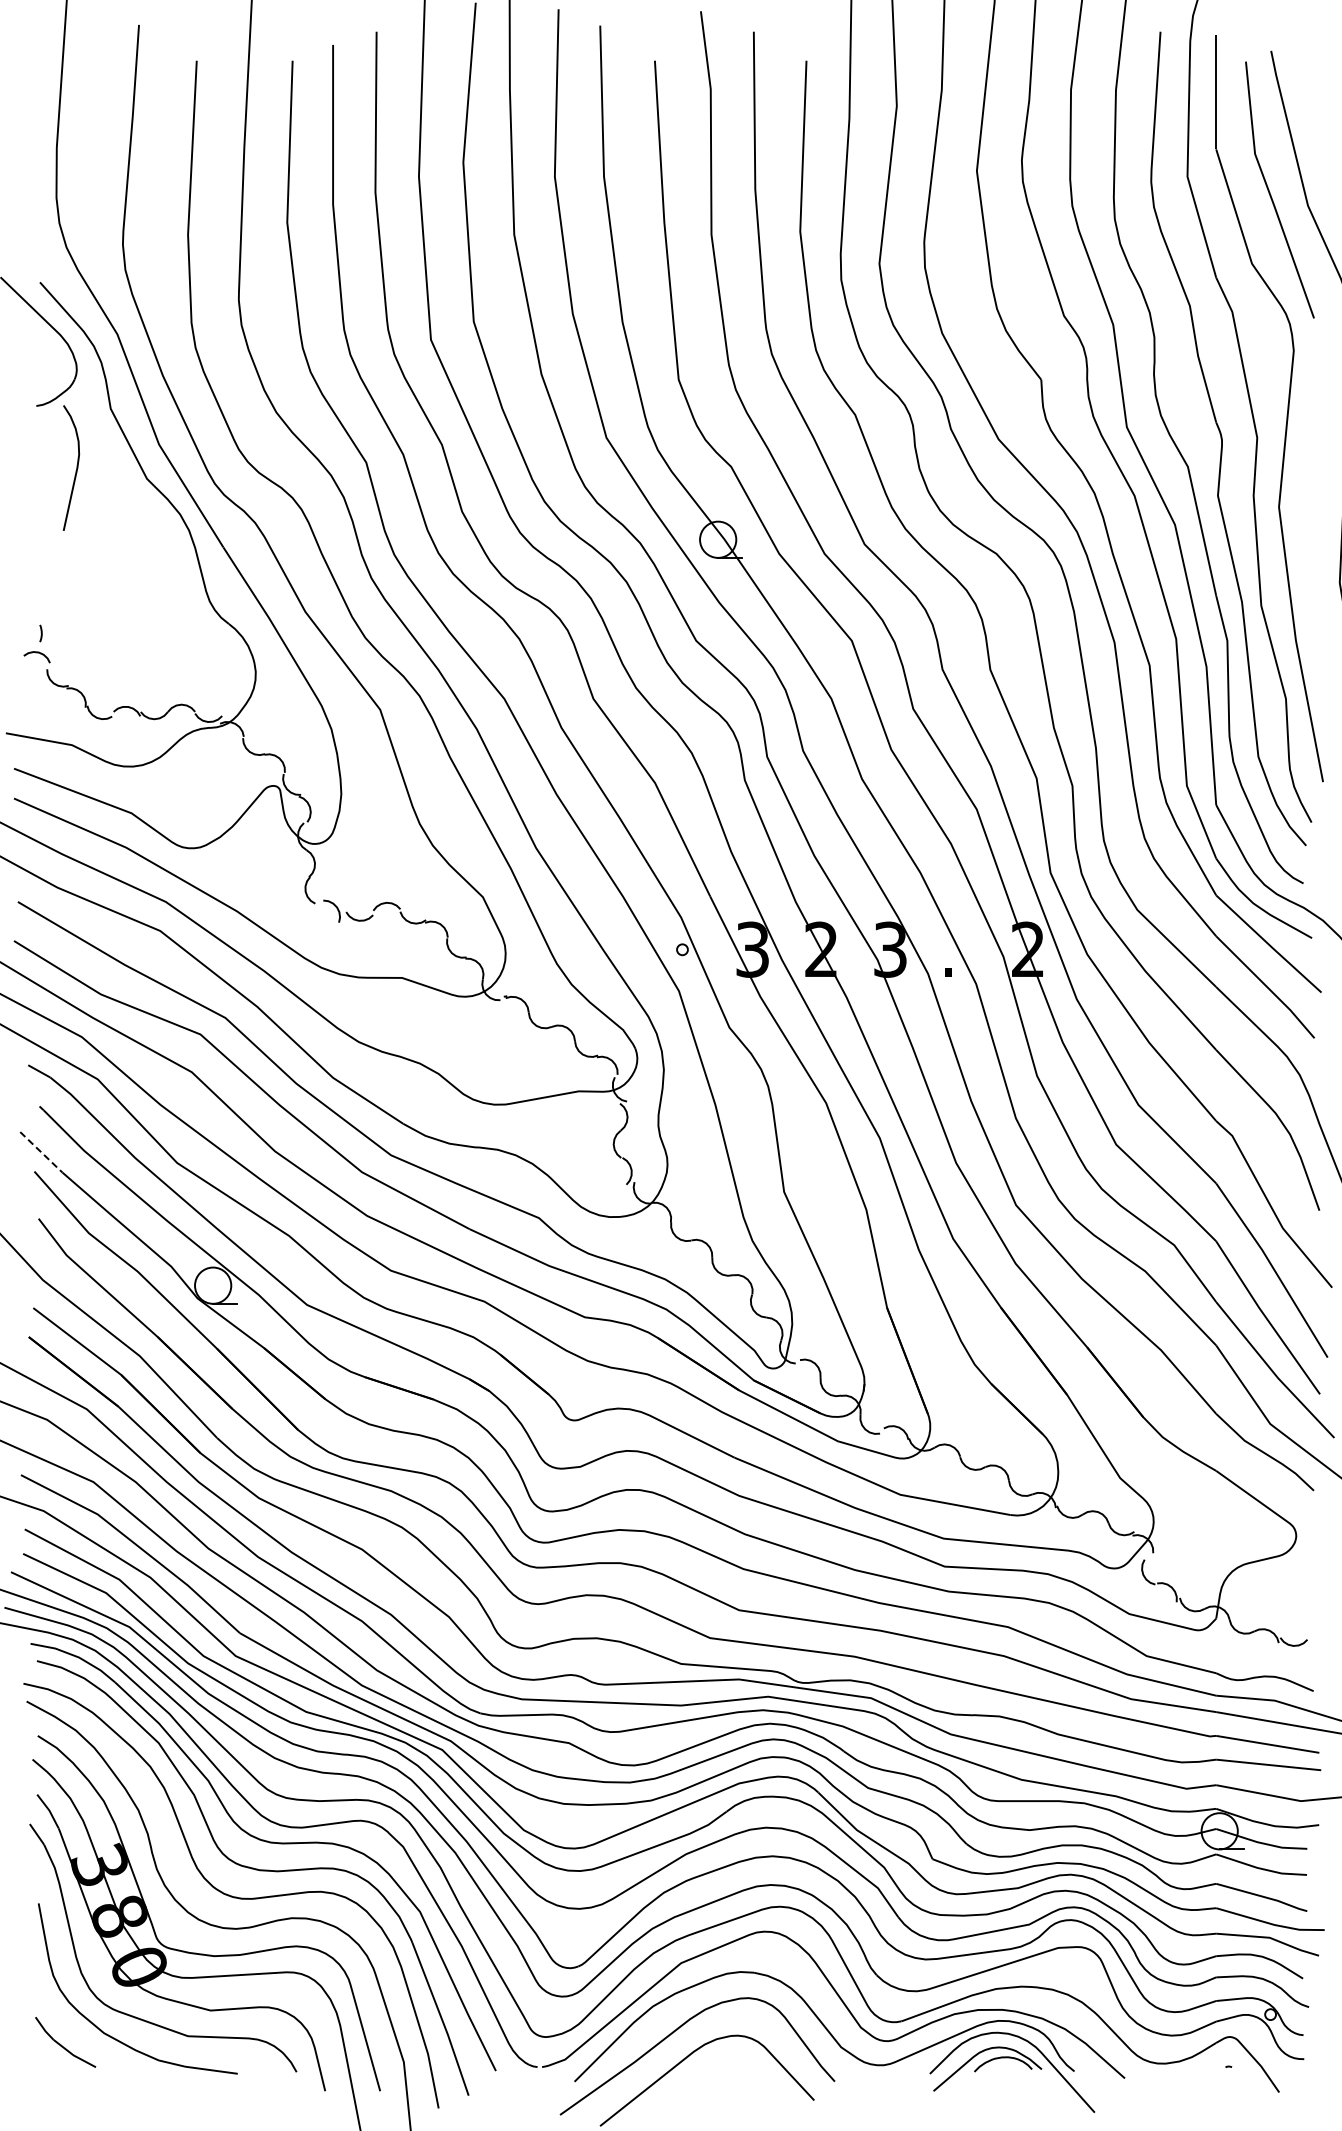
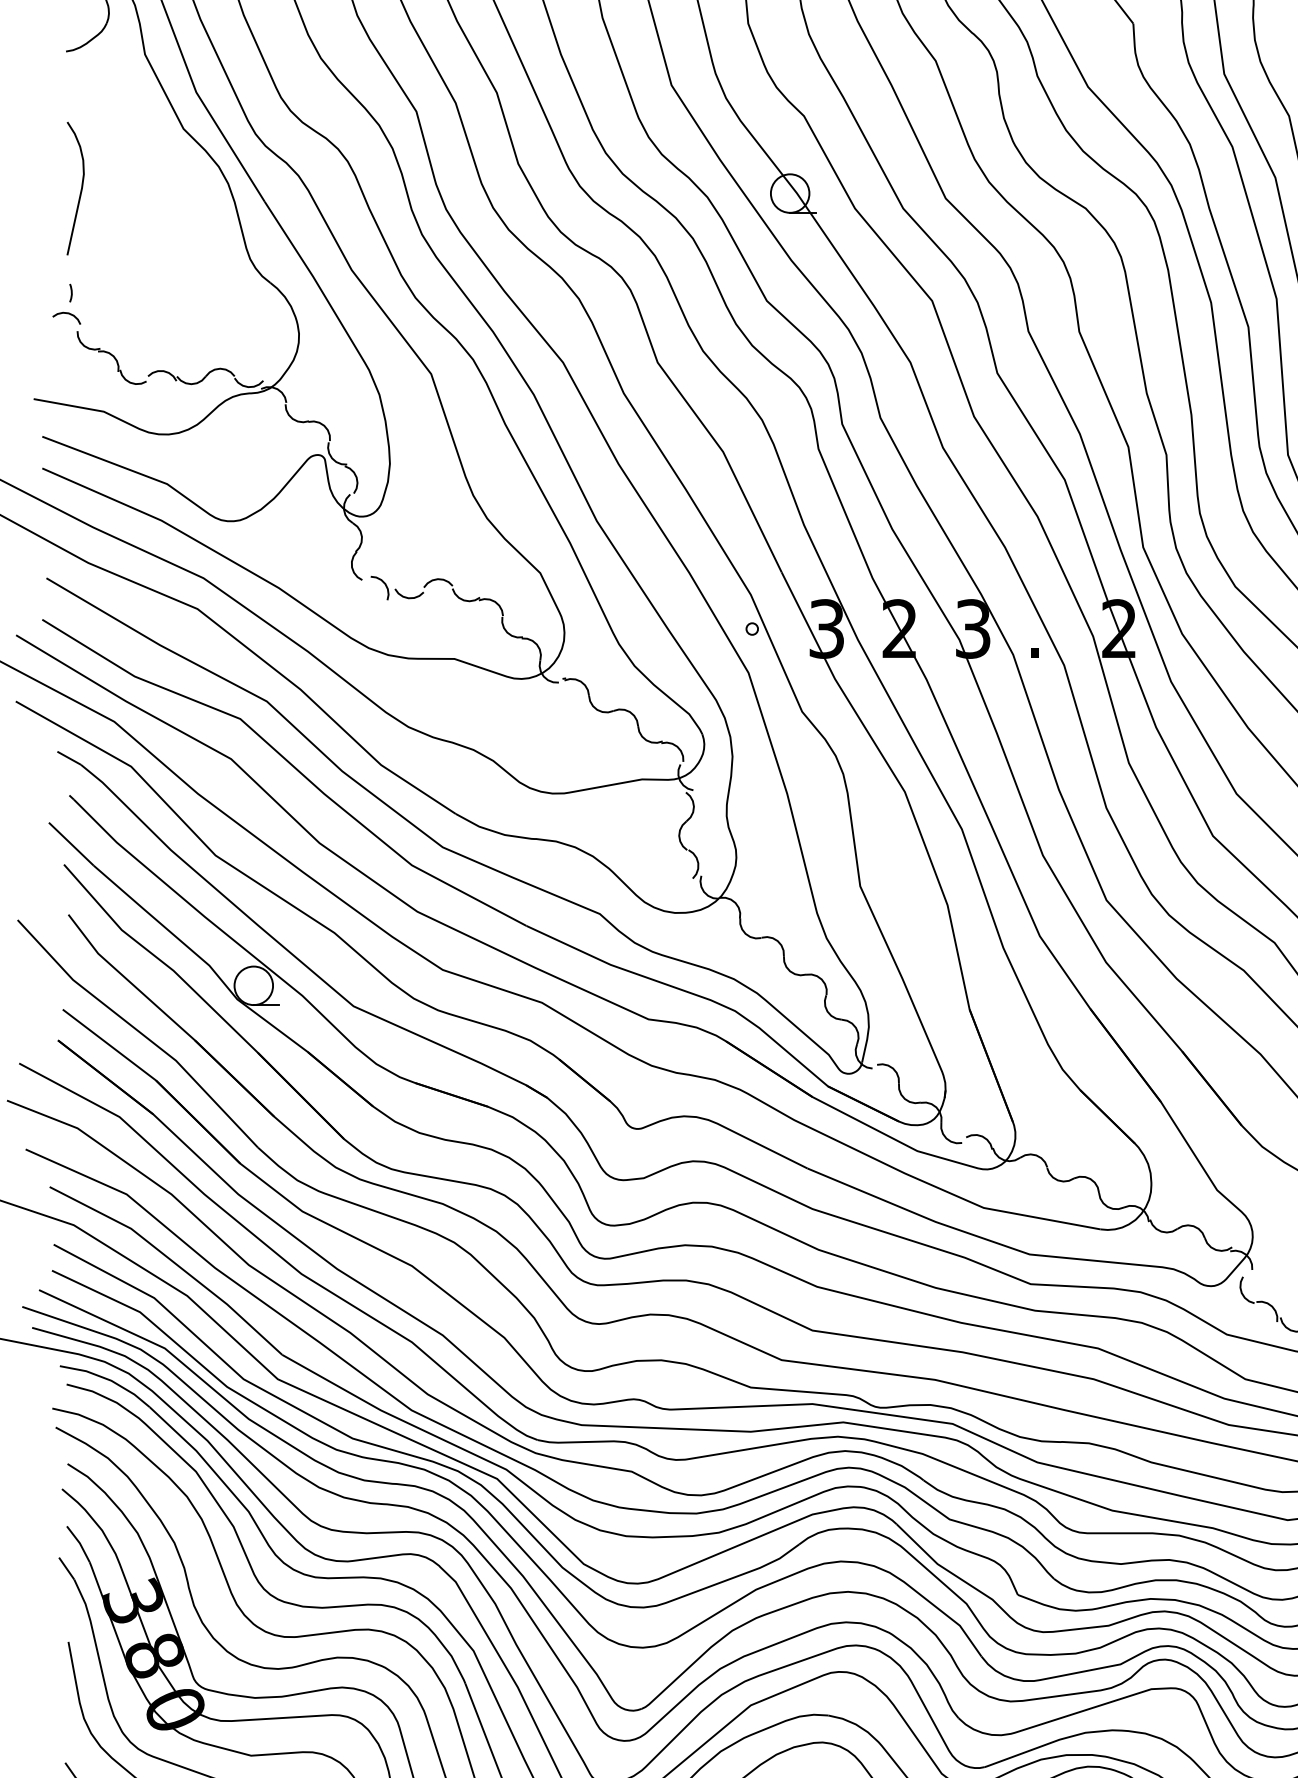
curve: (76, 467) -> (81, 187), moved
line: (41, 1152) -> (71, 844), dashed -> solid

